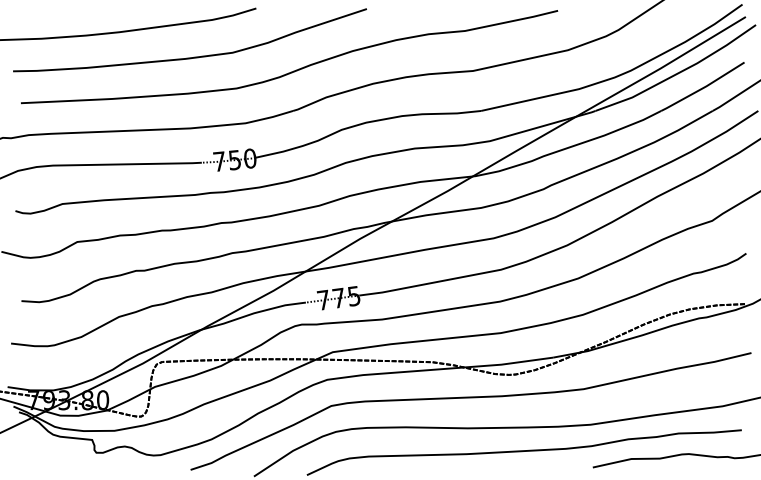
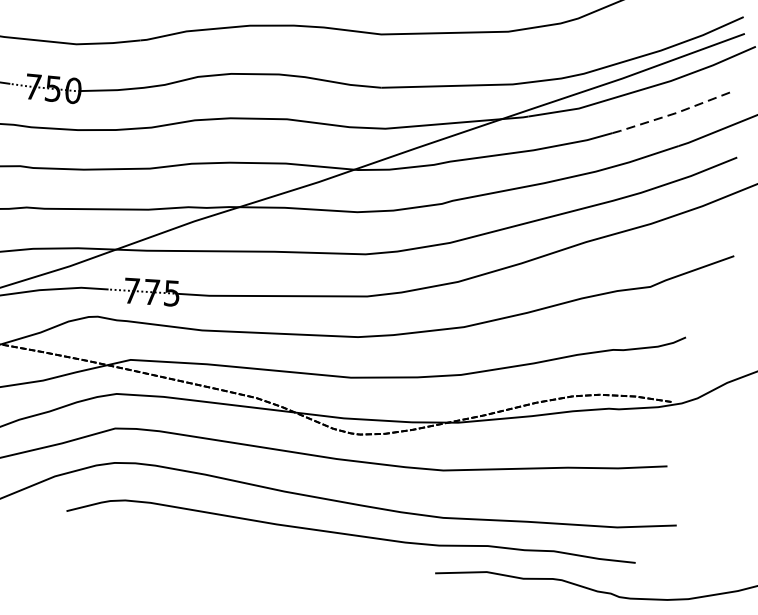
line: (703, 87) -> (672, 113), solid -> dashed

